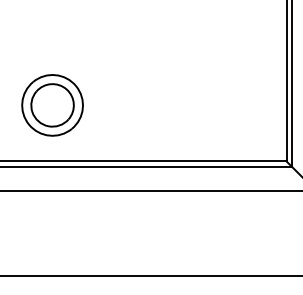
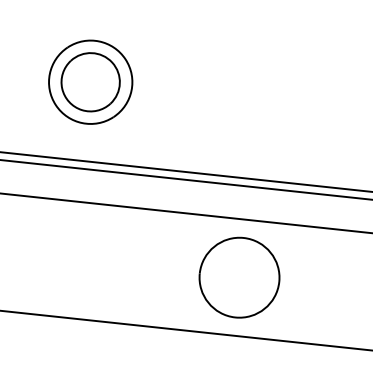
part: (52, 105) -> (90, 82), moved
part: (188, 233) -> (239, 277), added

